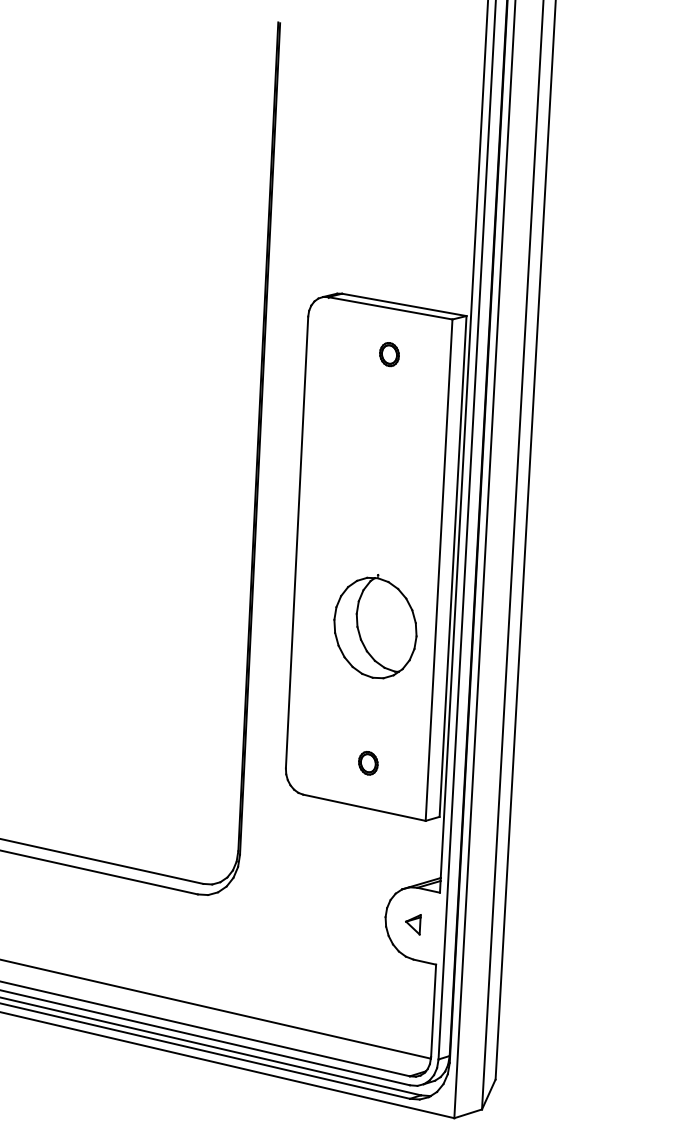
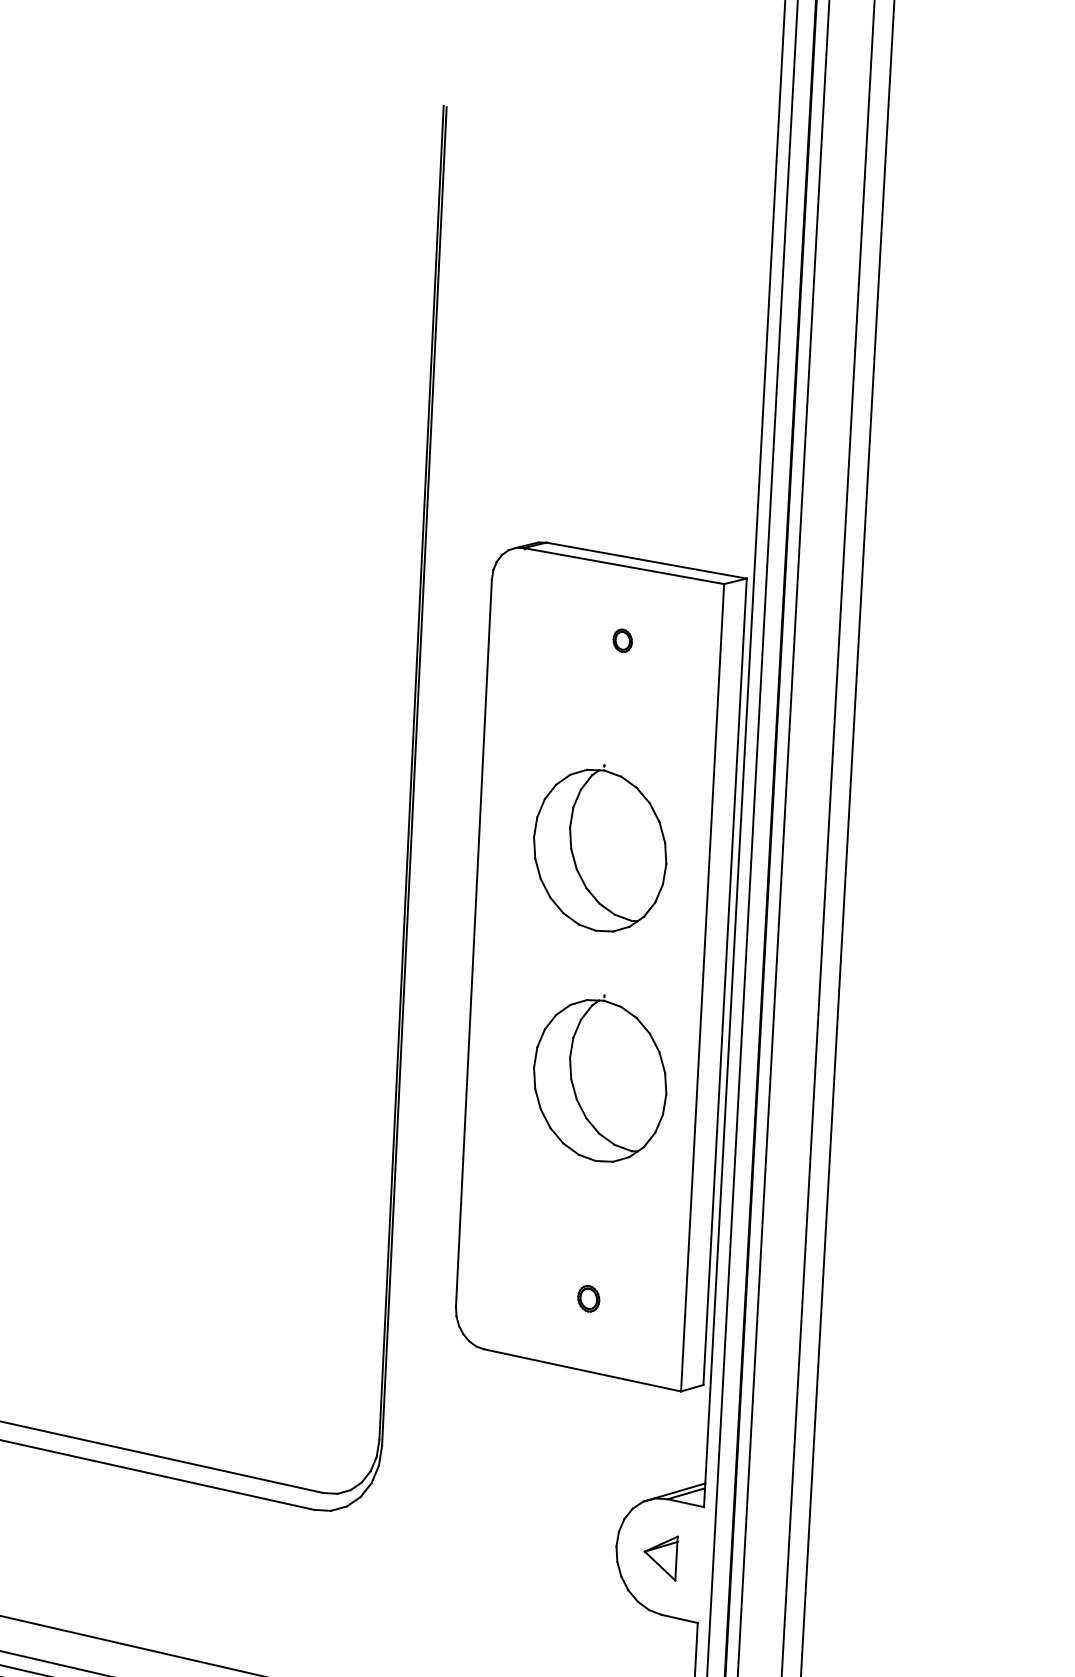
part: (389, 354) -> (622, 640), size x0.6
part: (375, 483) -> (600, 848), added
part: (368, 763) -> (588, 1299), size x0.7
part: (413, 924) -> (661, 1558), size x1.4

